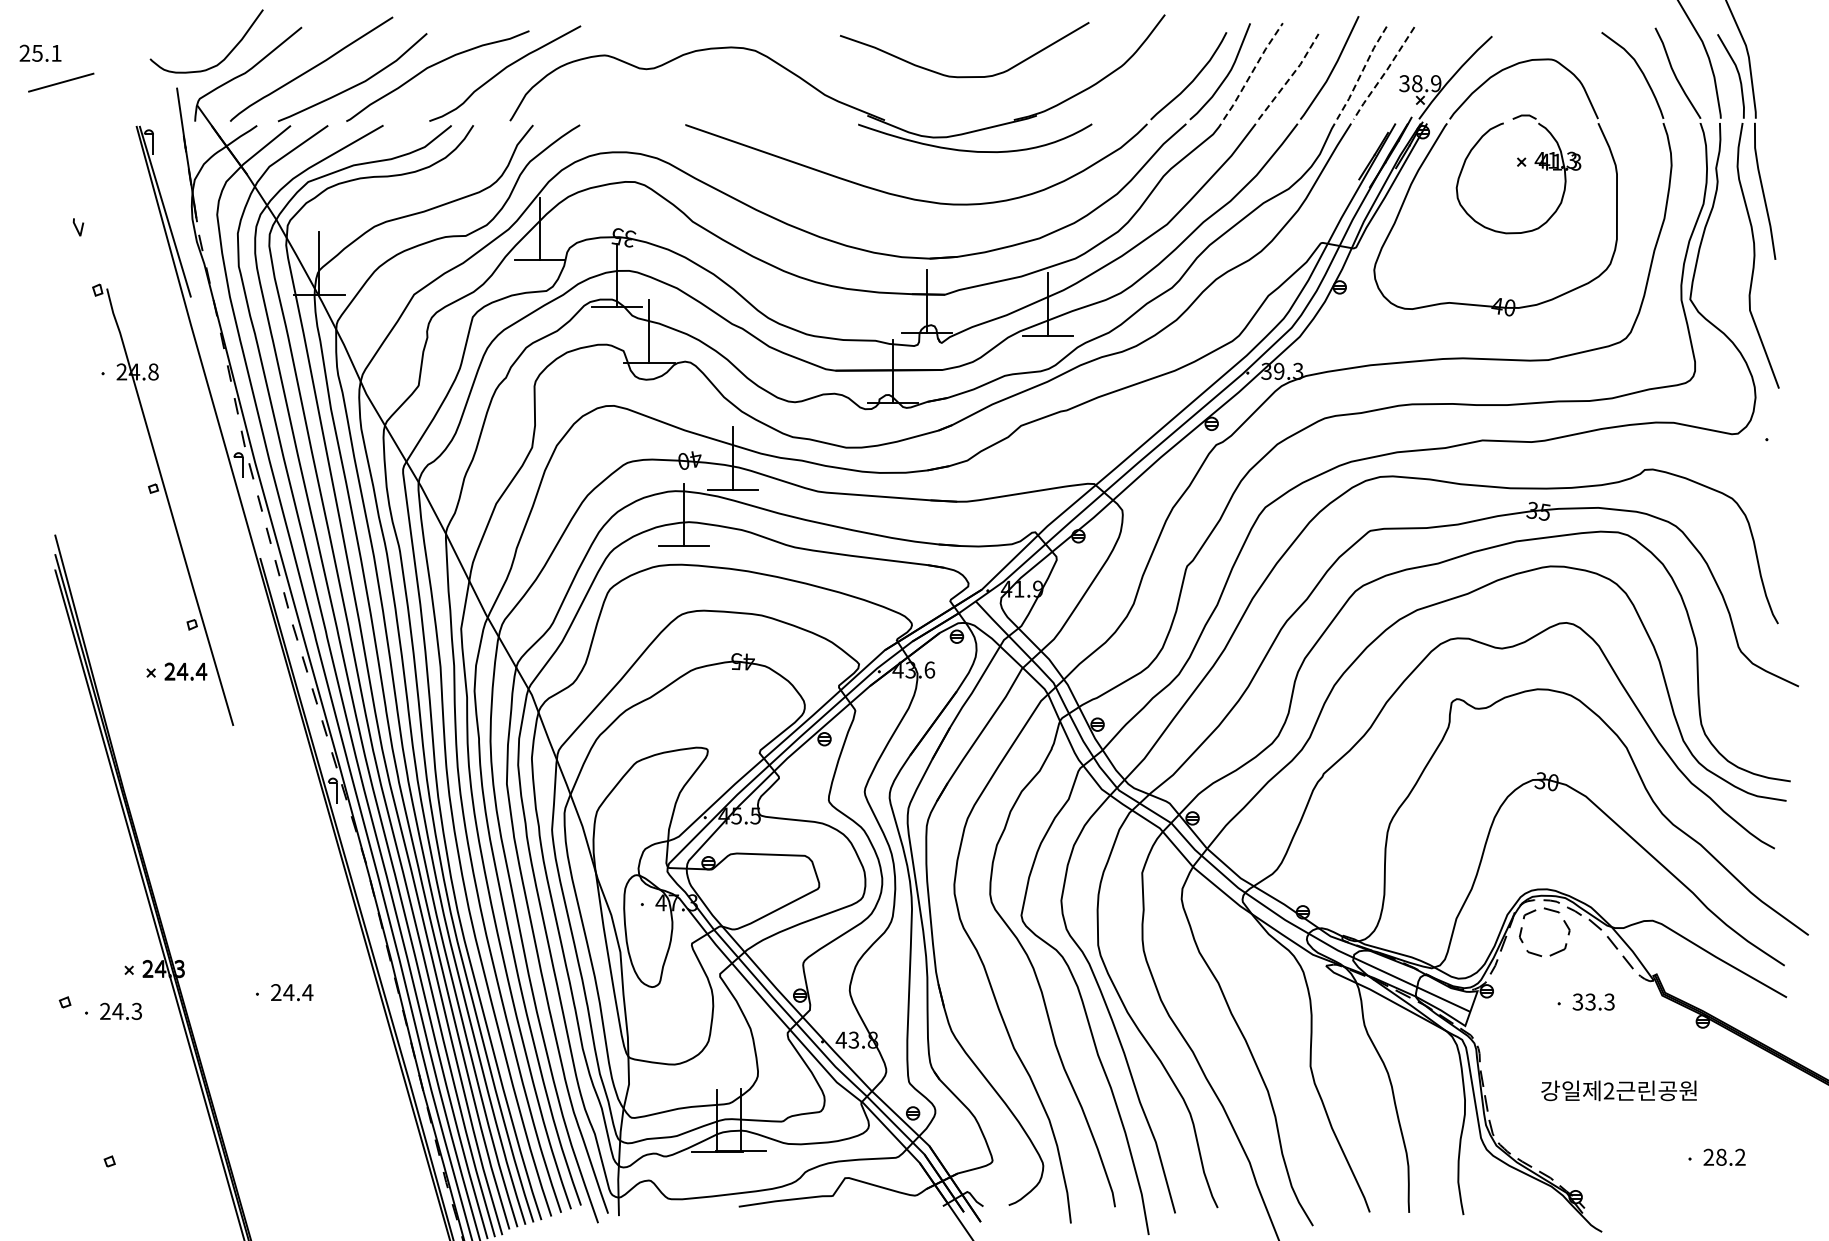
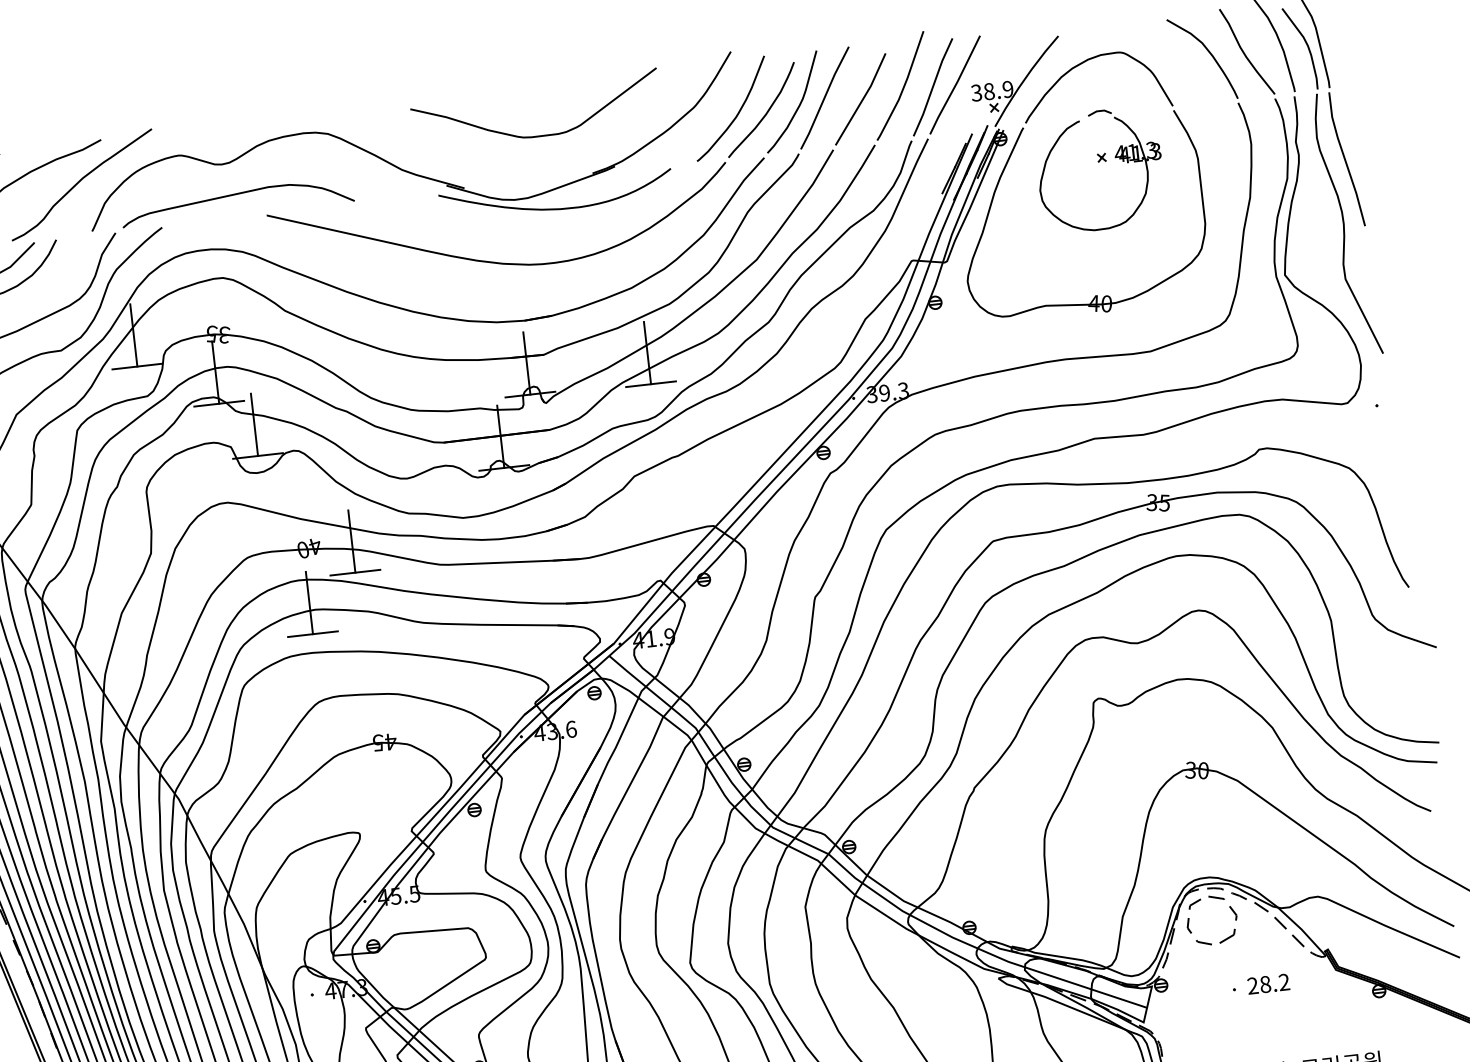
line: (1252, 71) -> (824, 98), dashed -> solid
line: (1361, 72) -> (932, 86), dashed -> solid
line: (1384, 74) -> (955, 86), dashed -> solid
curve: (1164, 76) -> (737, 113), added
line: (1290, 77) -> (862, 99), dashed -> solid
curve: (657, 101) -> (236, 195), added
text: (1593, 1001) -> (1268, 983), 33.3 -> 28.2

